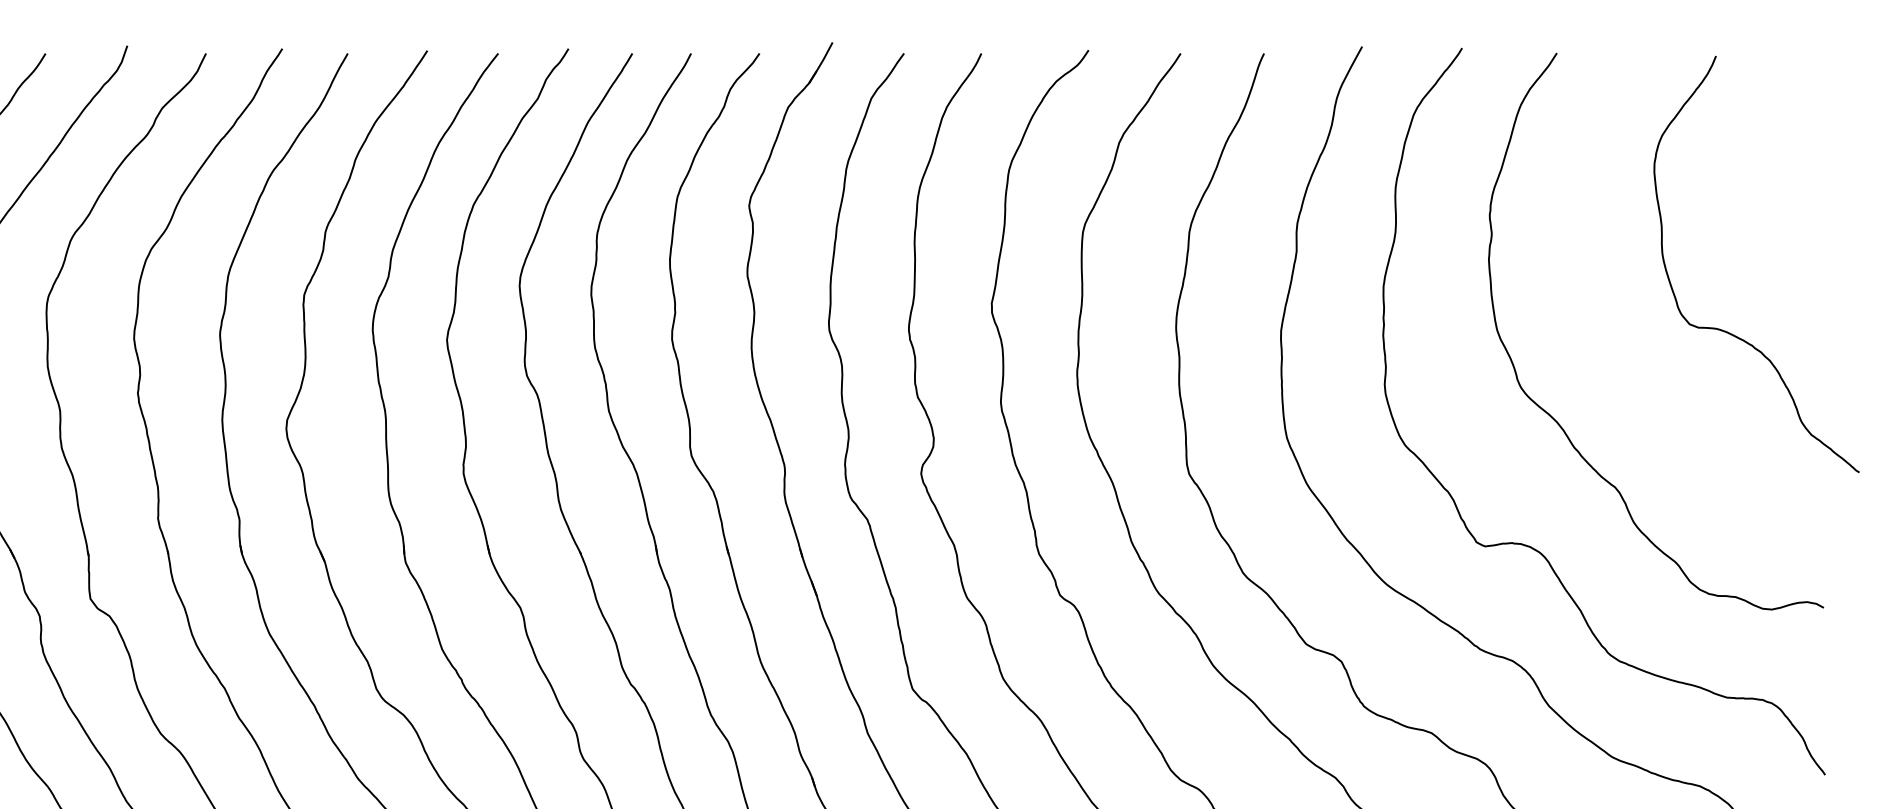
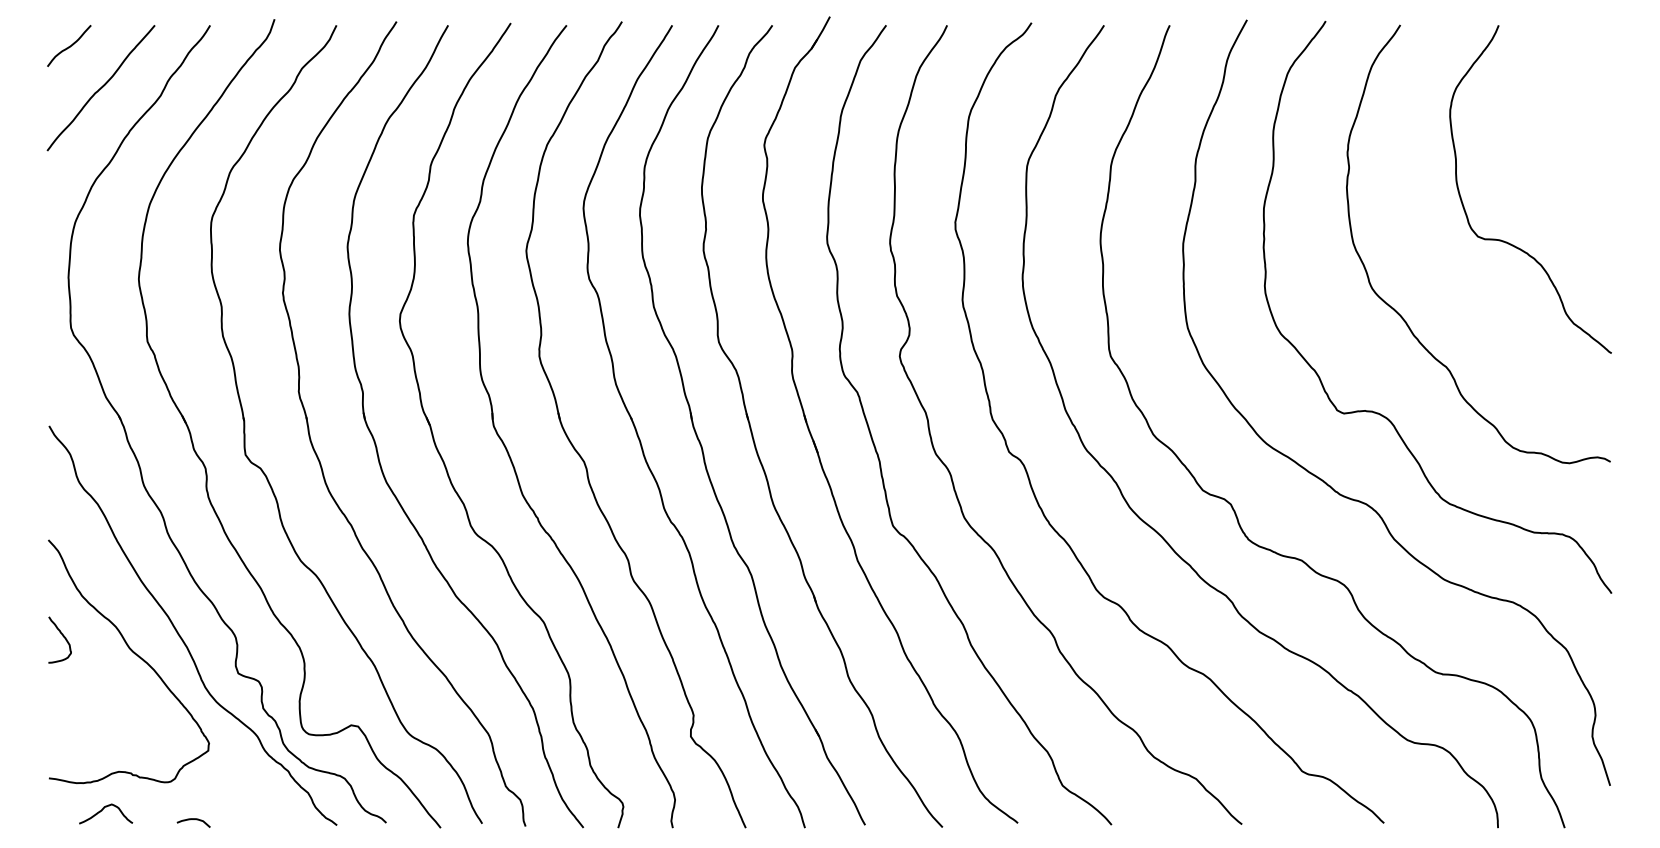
curve: (1729, 331) -> (1509, 242), moved

